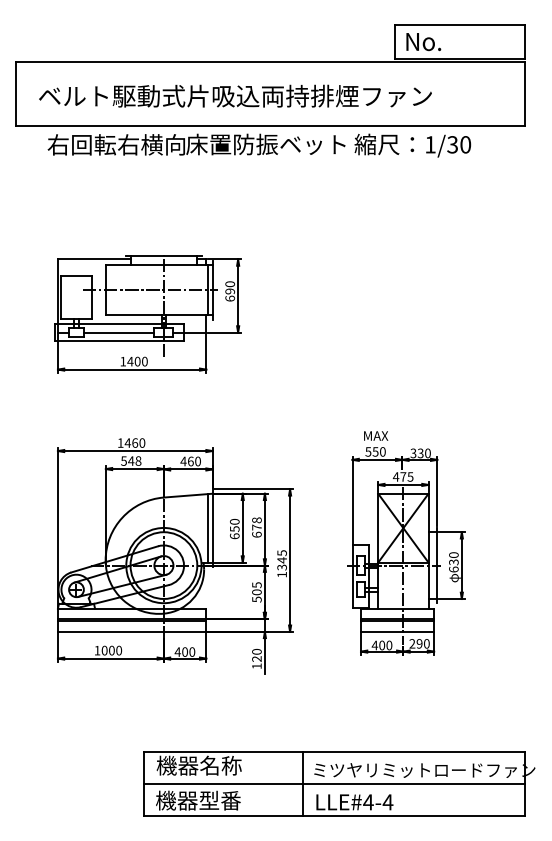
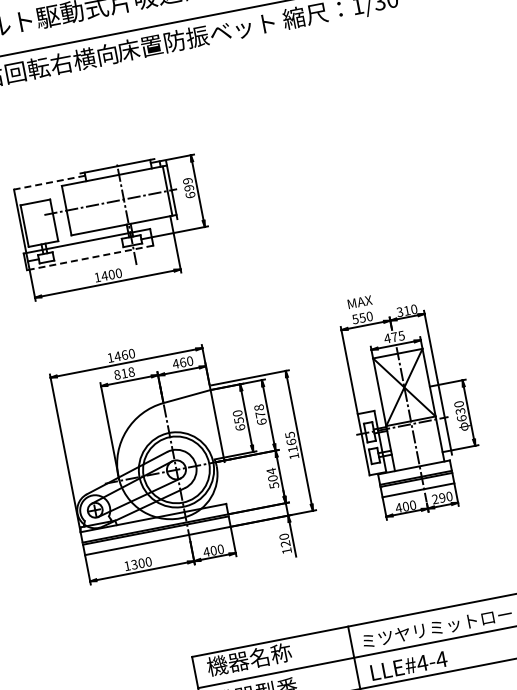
line: (93, 259) -> (48, 182), solid -> dashed
text: (229, 284) -> (187, 181), 690 -> 699
line: (118, 332) -> (87, 249), removed
line: (119, 341) -> (90, 258), solid -> dashed
text: (420, 453) -> (406, 310), 330 -> 310
text: (127, 460) -> (120, 373), 548 -> 818
line: (208, 527) -> (212, 423), removed
text: (281, 563) -> (291, 445), 1345 -> 1165
text: (256, 585) -> (271, 471), 505 -> 504
text: (104, 650) -> (134, 564), 1000 -> 1300

